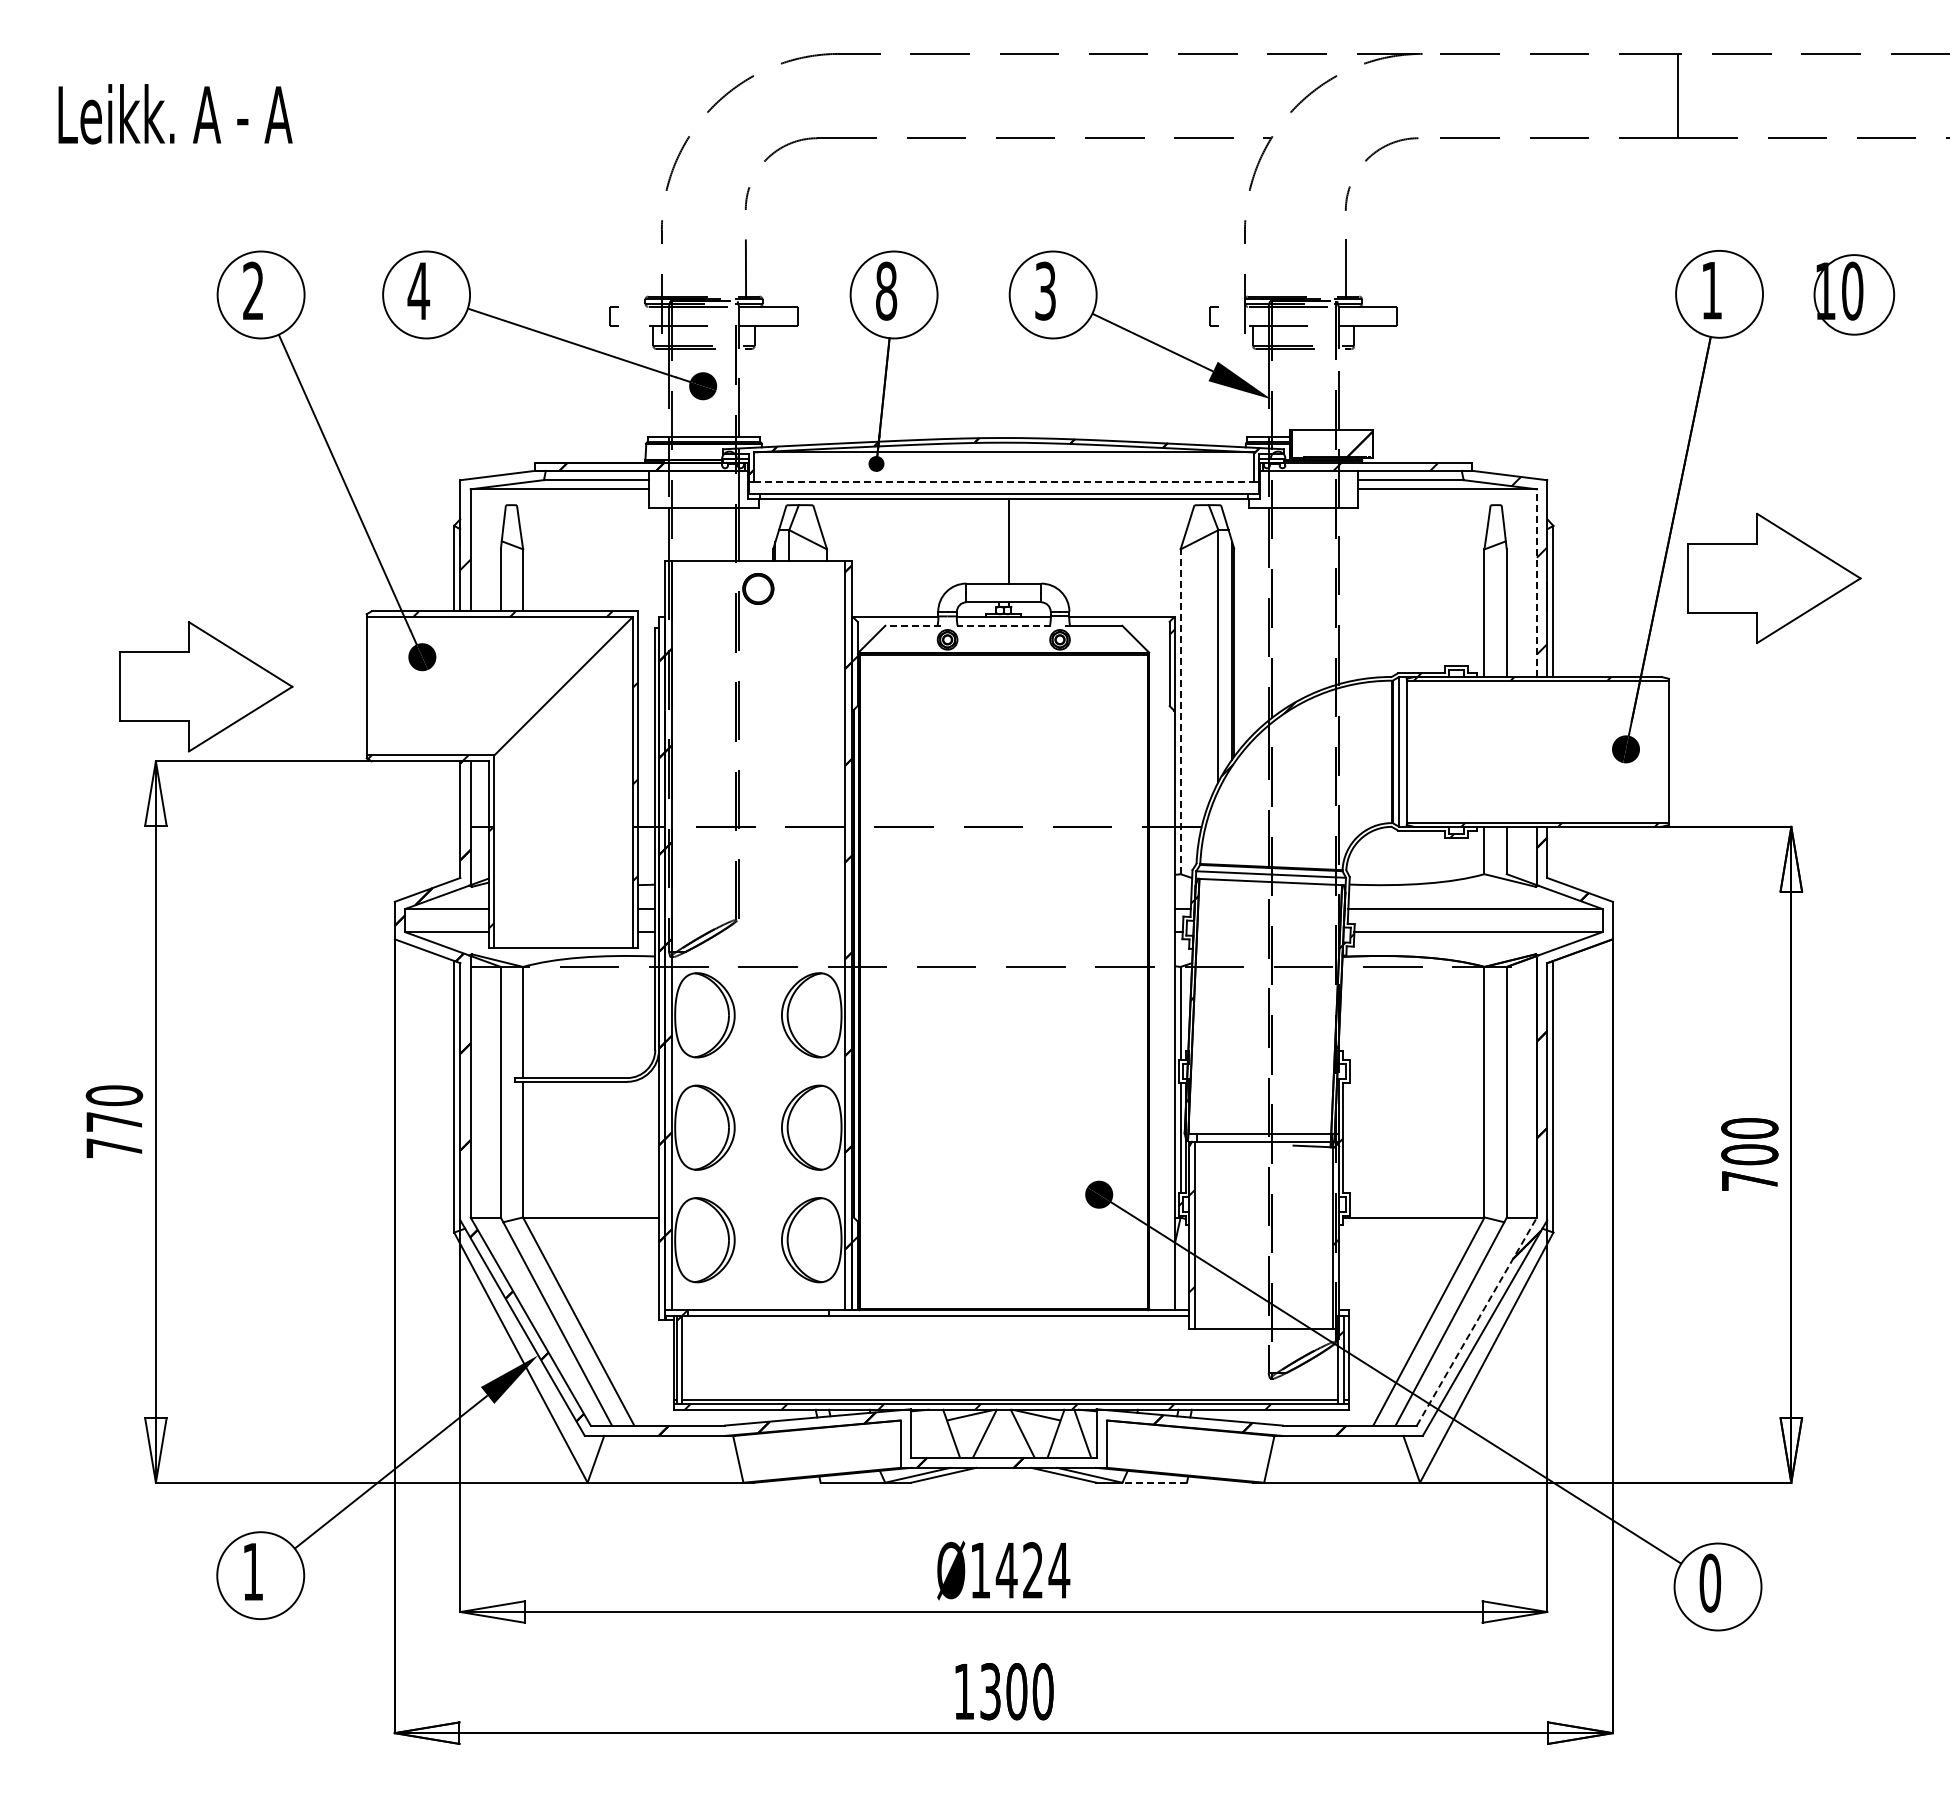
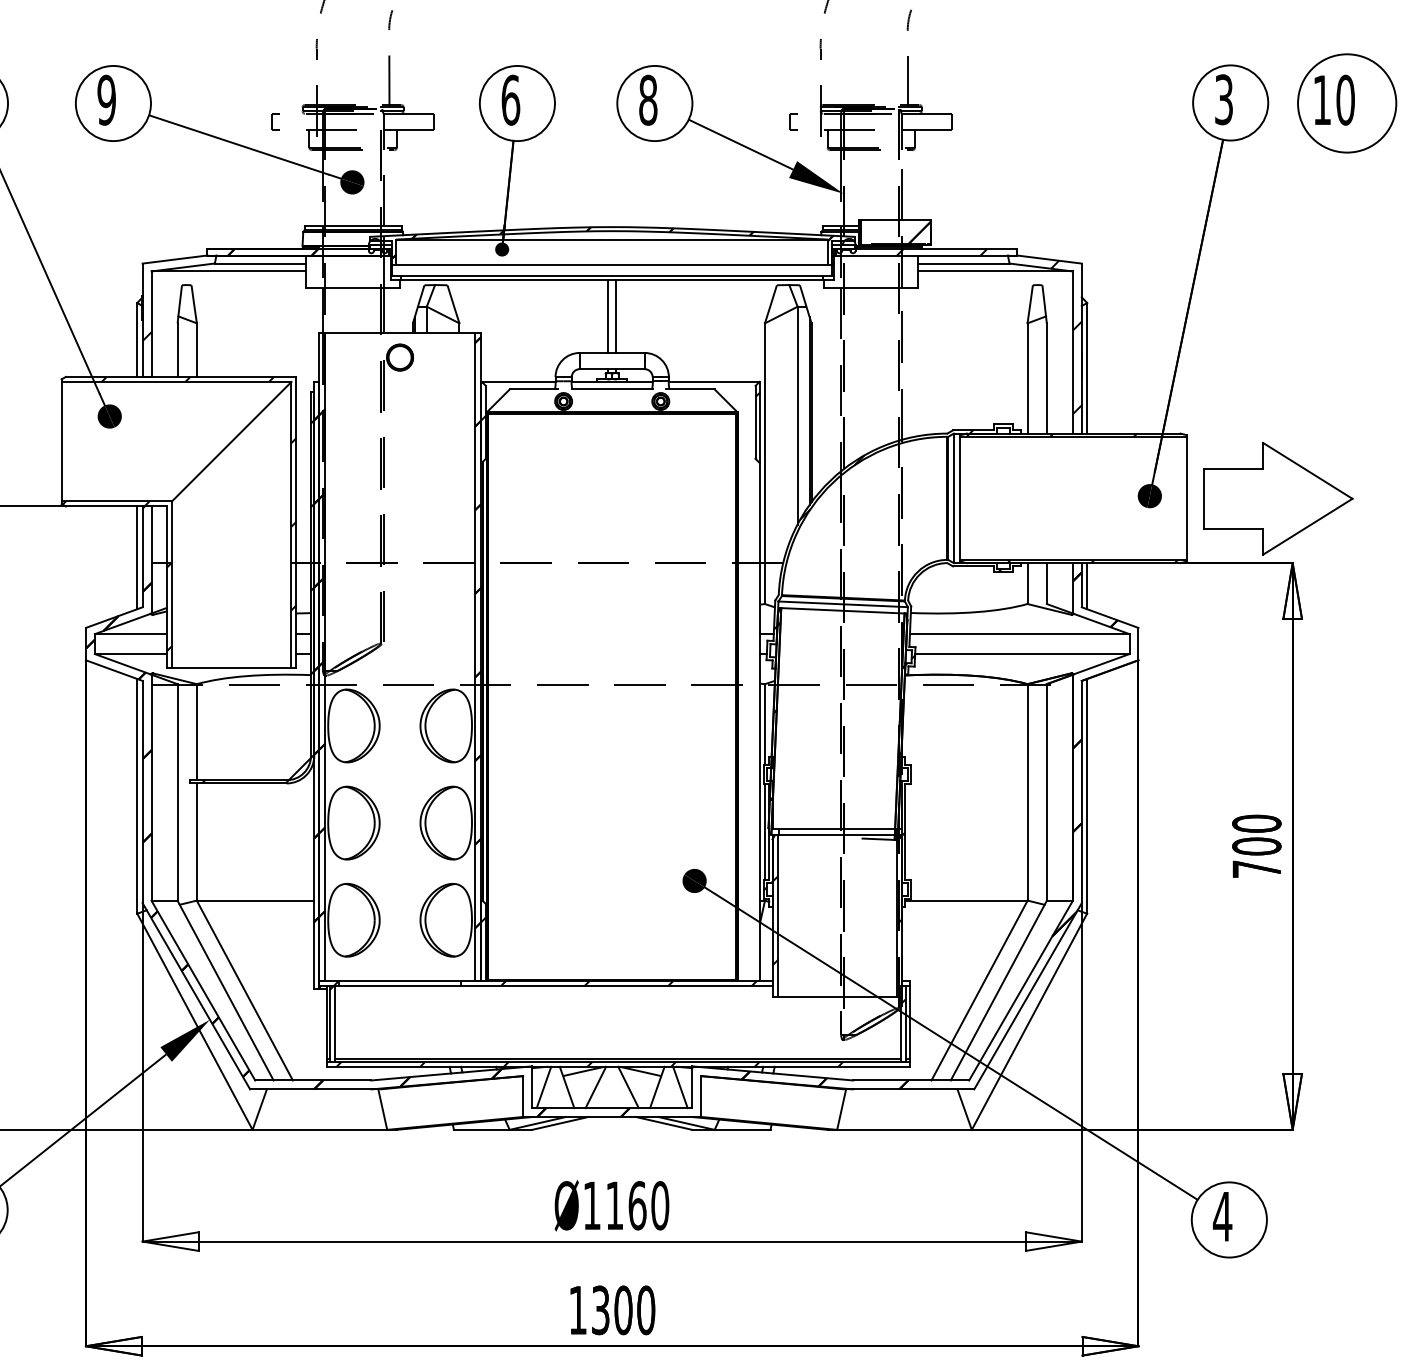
text: (418, 290) -> (106, 99), 4 -> 9
text: (886, 290) -> (510, 99), 8 -> 6
text: (1045, 290) -> (648, 99), 3 -> 8
text: (1711, 290) -> (1223, 99), 1 -> 3
circle: (1854, 294) -> (1347, 103), size x1.43
line: (1003, 482) -> (611, 265), dashed -> solid
line: (999, 540) -> (608, 315), added
part: (1774, 578) -> (1278, 498), moved
line: (1536, 583) -> (1072, 352), dashed -> solid
line: (912, 625) -> (533, 389), dashed -> solid
line: (1003, 625) -> (611, 389), dashed -> solid
line: (1180, 711) -> (764, 463), dashed -> solid
line: (454, 820) -> (137, 557), added
line: (1553, 853) -> (1087, 586), added
hatch: (594, 871) -> (258, 601), added
hatch: (1023, 1313) -> (629, 983), added
line: (1477, 1321) -> (1021, 990), dashed -> solid
line: (924, 1433) -> (543, 1087), added
line: (1154, 1482) -> (742, 1129), dashed -> solid
text: (1032, 1570) -> (636, 1205), Ø1424 -> Ø1160
text: (1710, 1582) -> (1222, 1216), 0 -> 4

